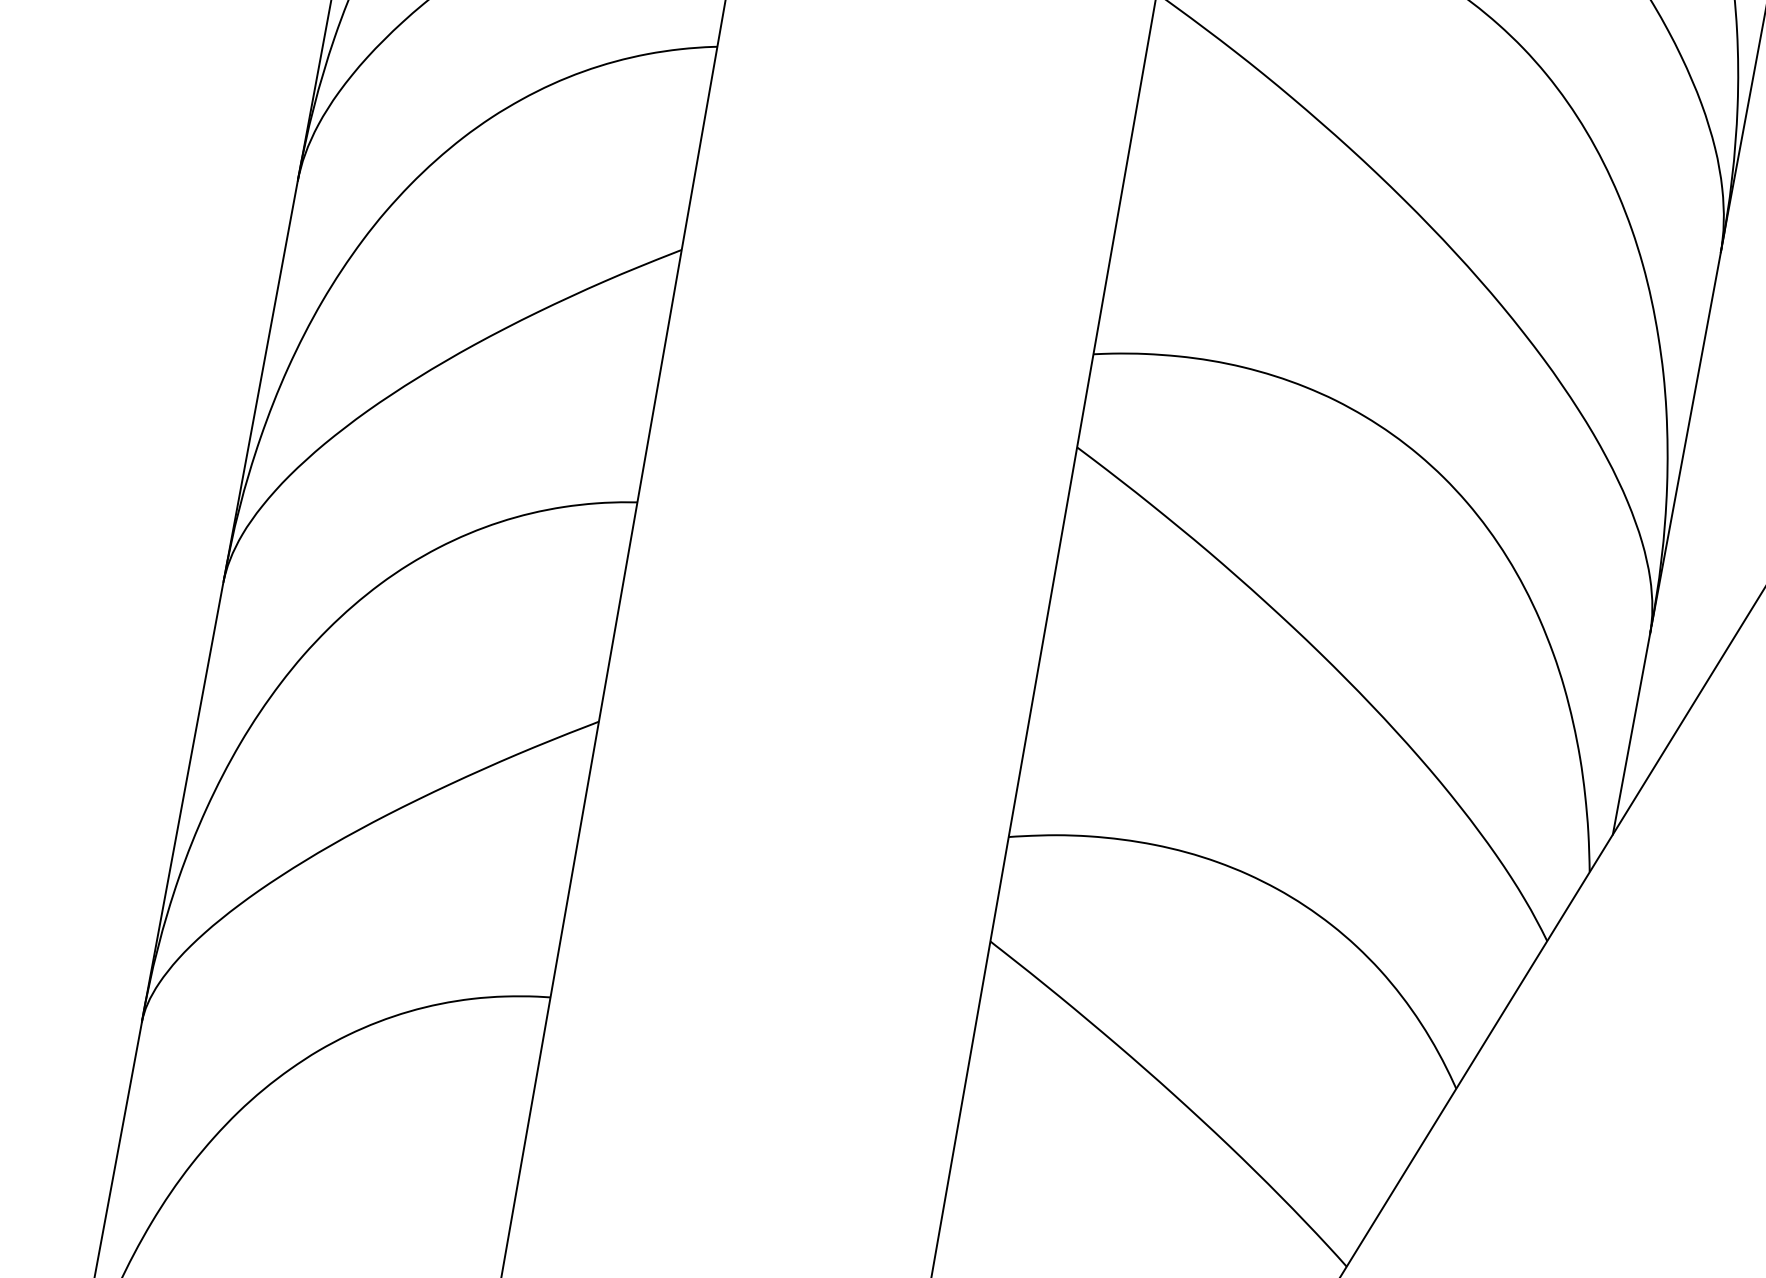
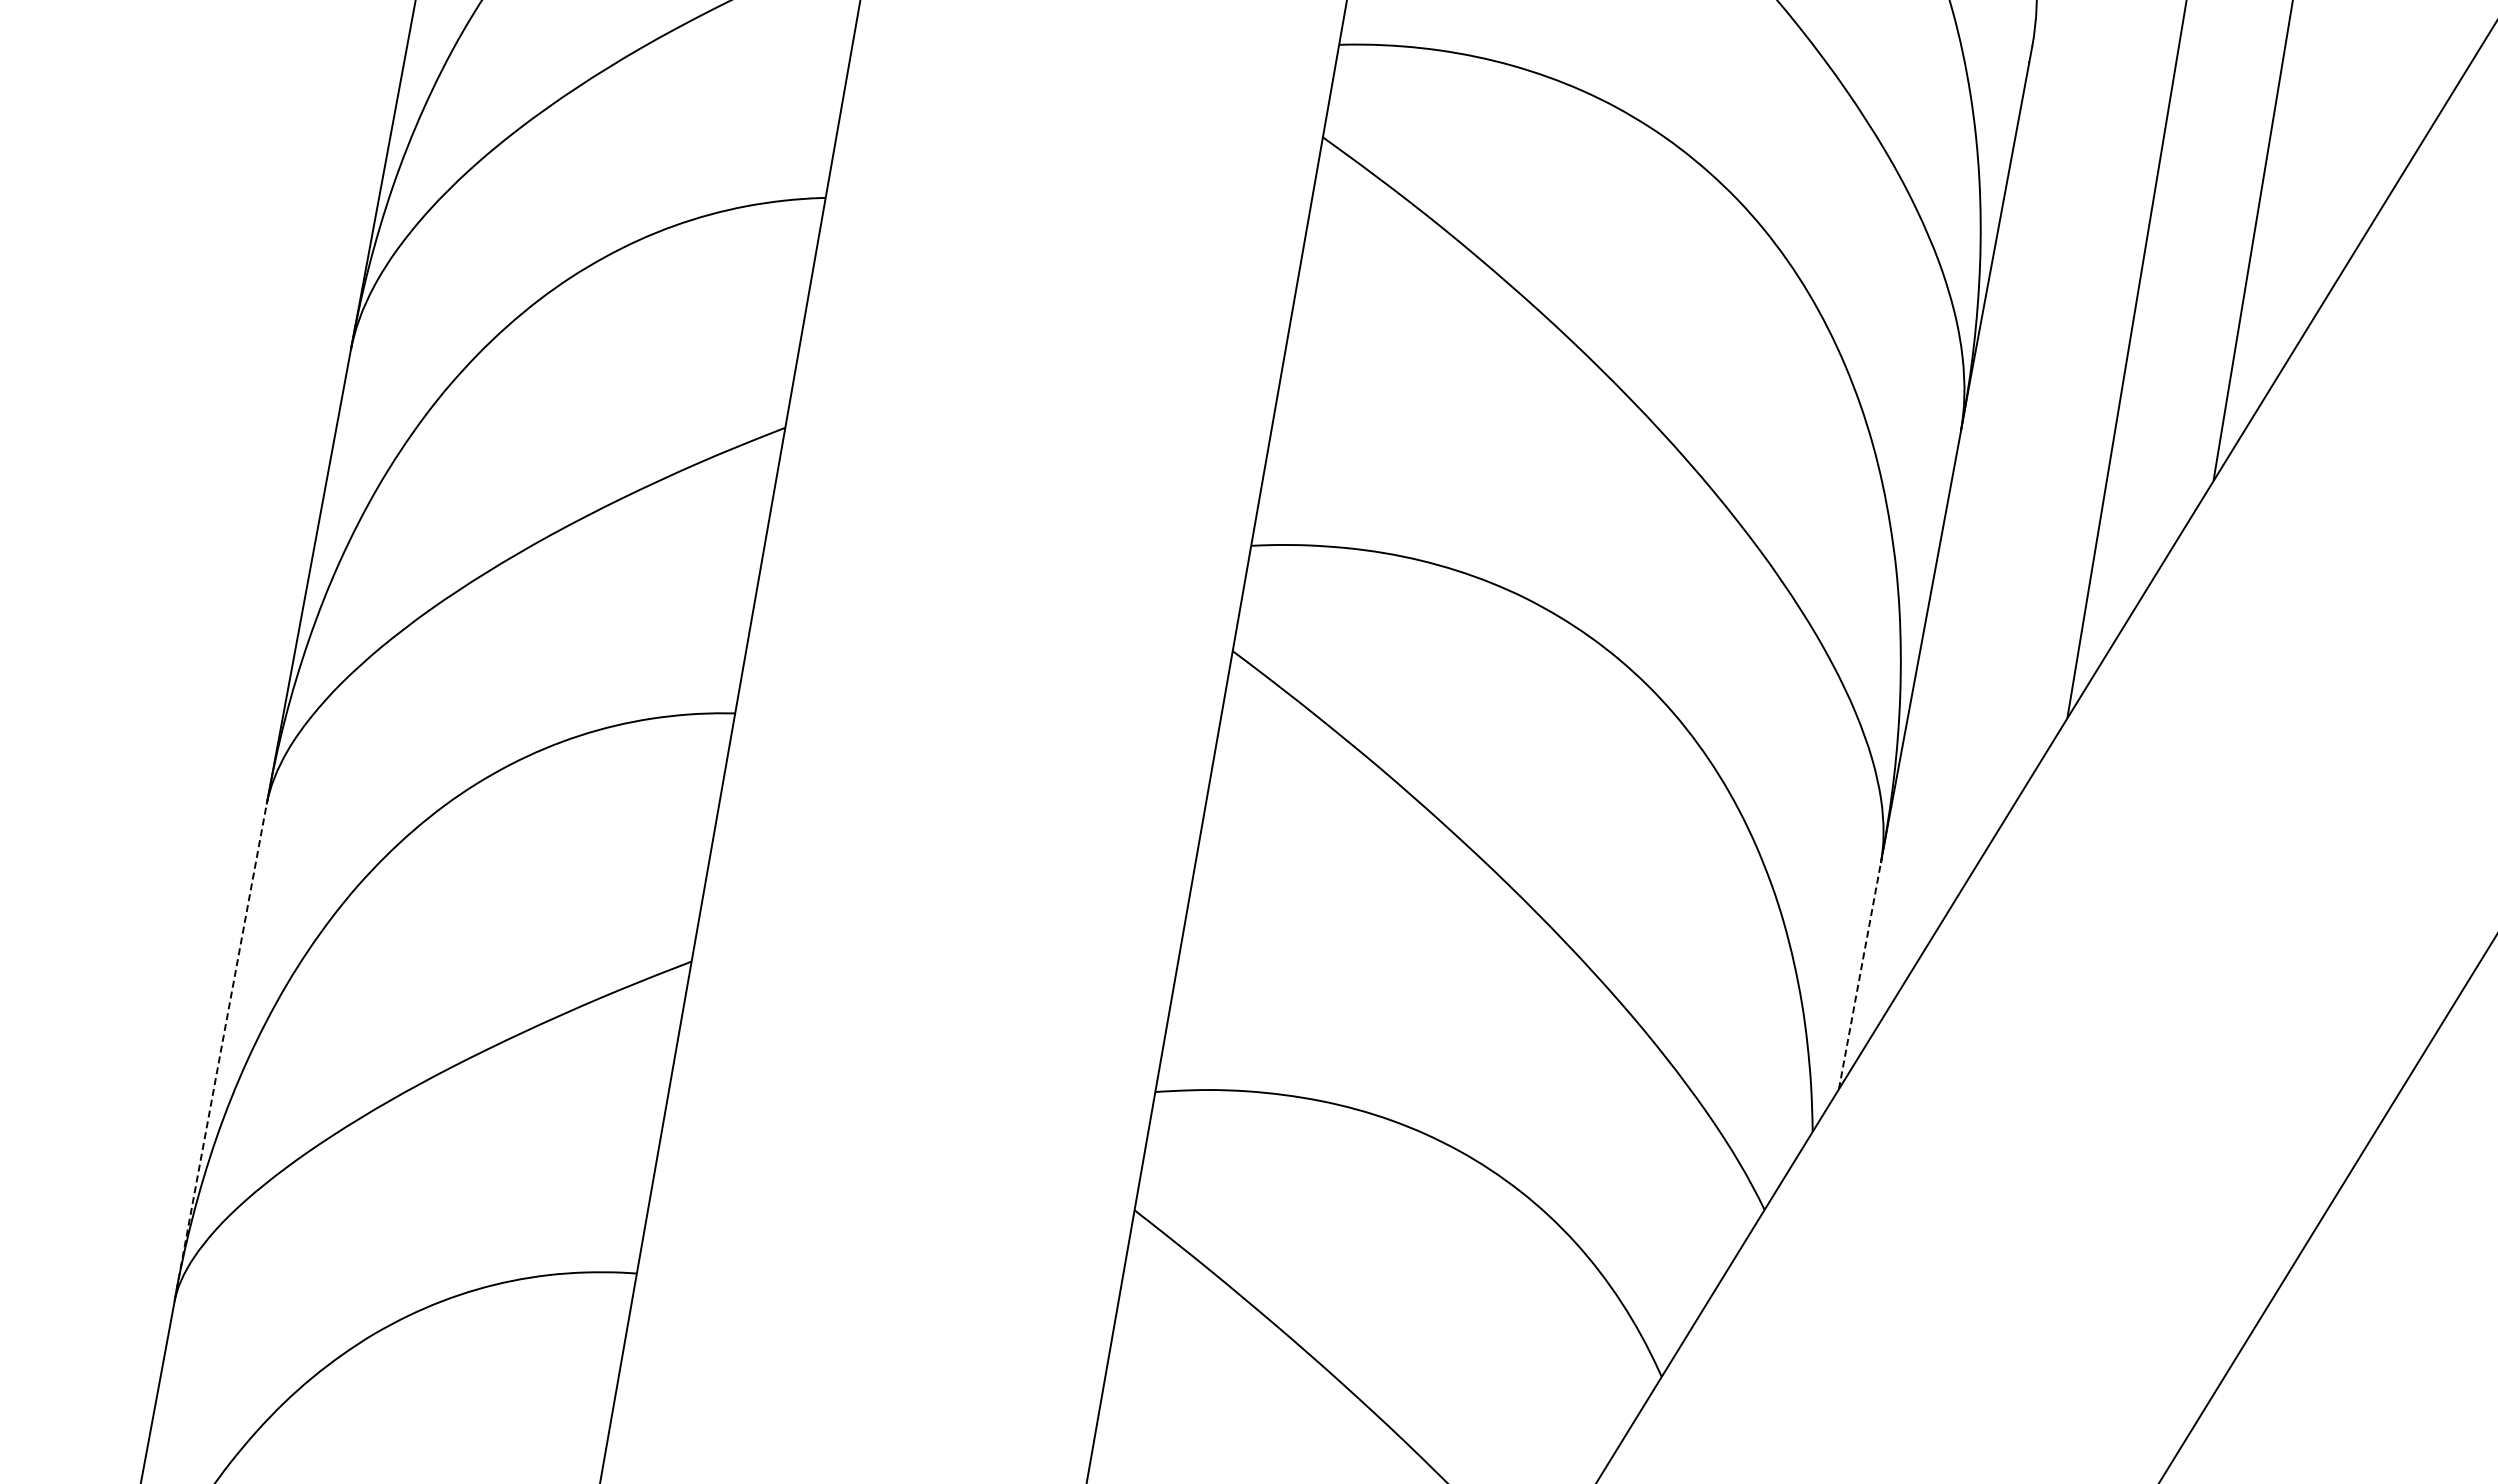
line: (1631, 731) -> (1860, 972), solid -> dashed
line: (184, 795) -> (222, 1044), solid -> dashed

